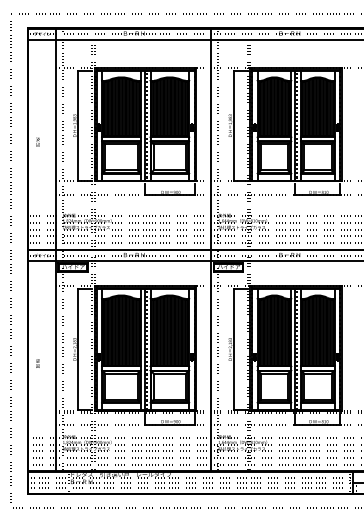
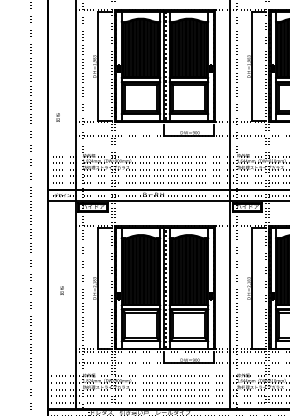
text: (37, 141) -> (57, 116), moved
text: (37, 363) -> (61, 290), moved

